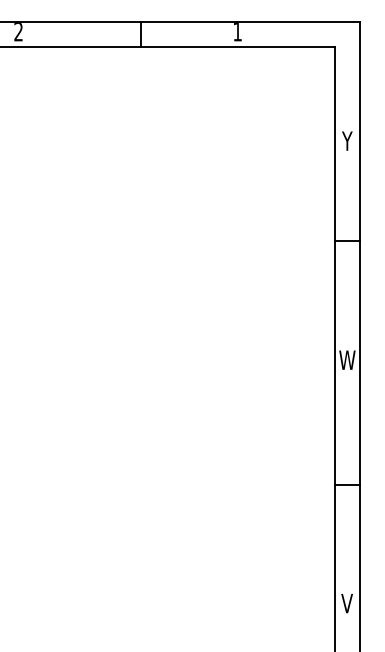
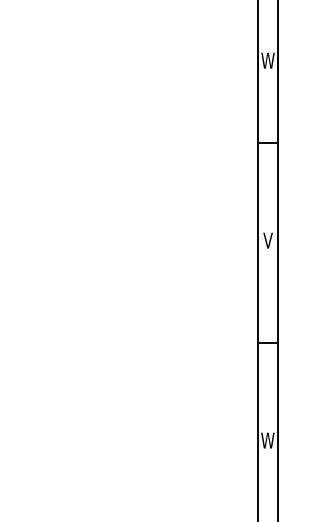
text: (347, 140) -> (268, 60), Y -> W
text: (347, 359) -> (268, 240), W -> V
text: (347, 603) -> (268, 440), V -> W

